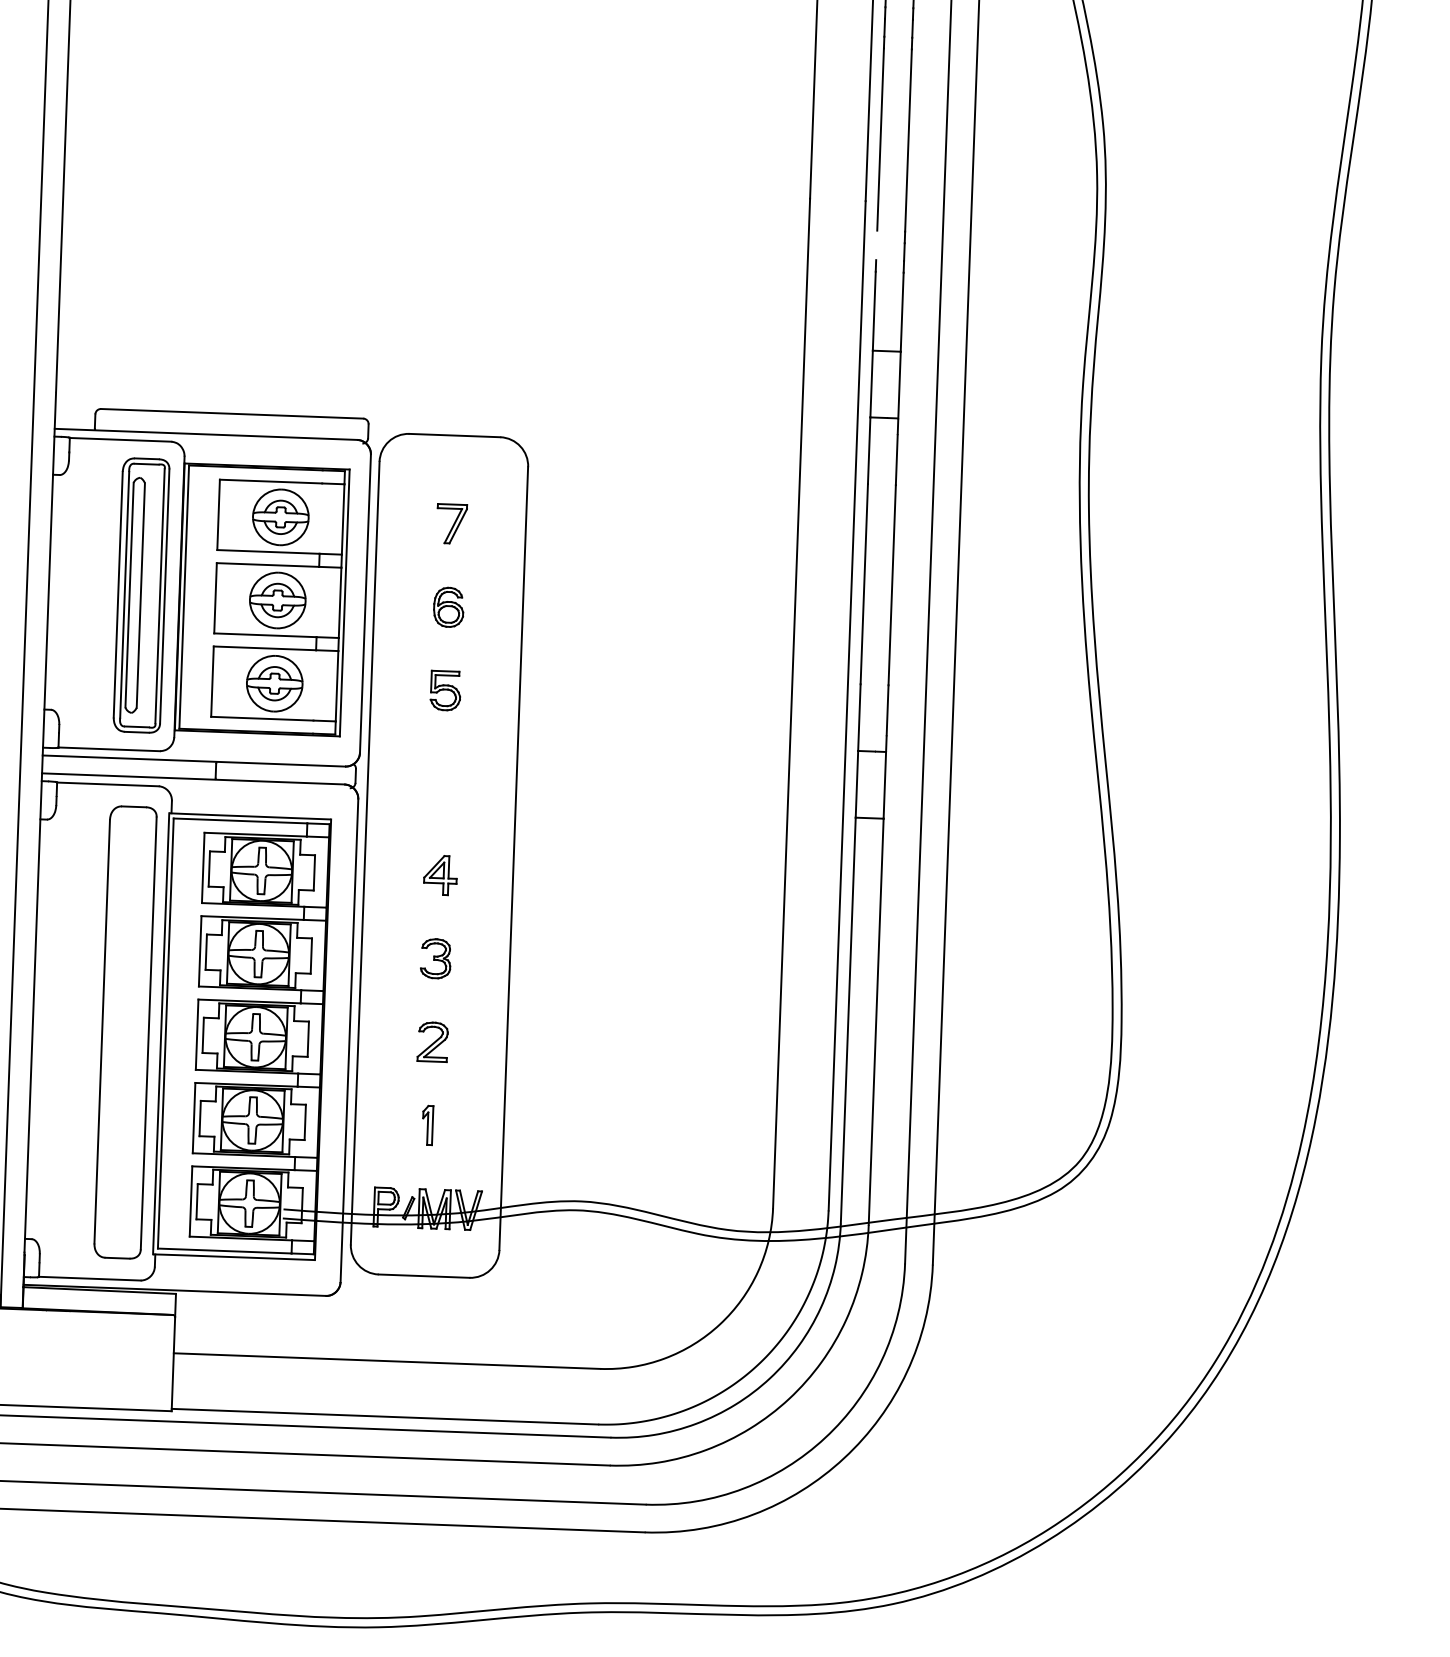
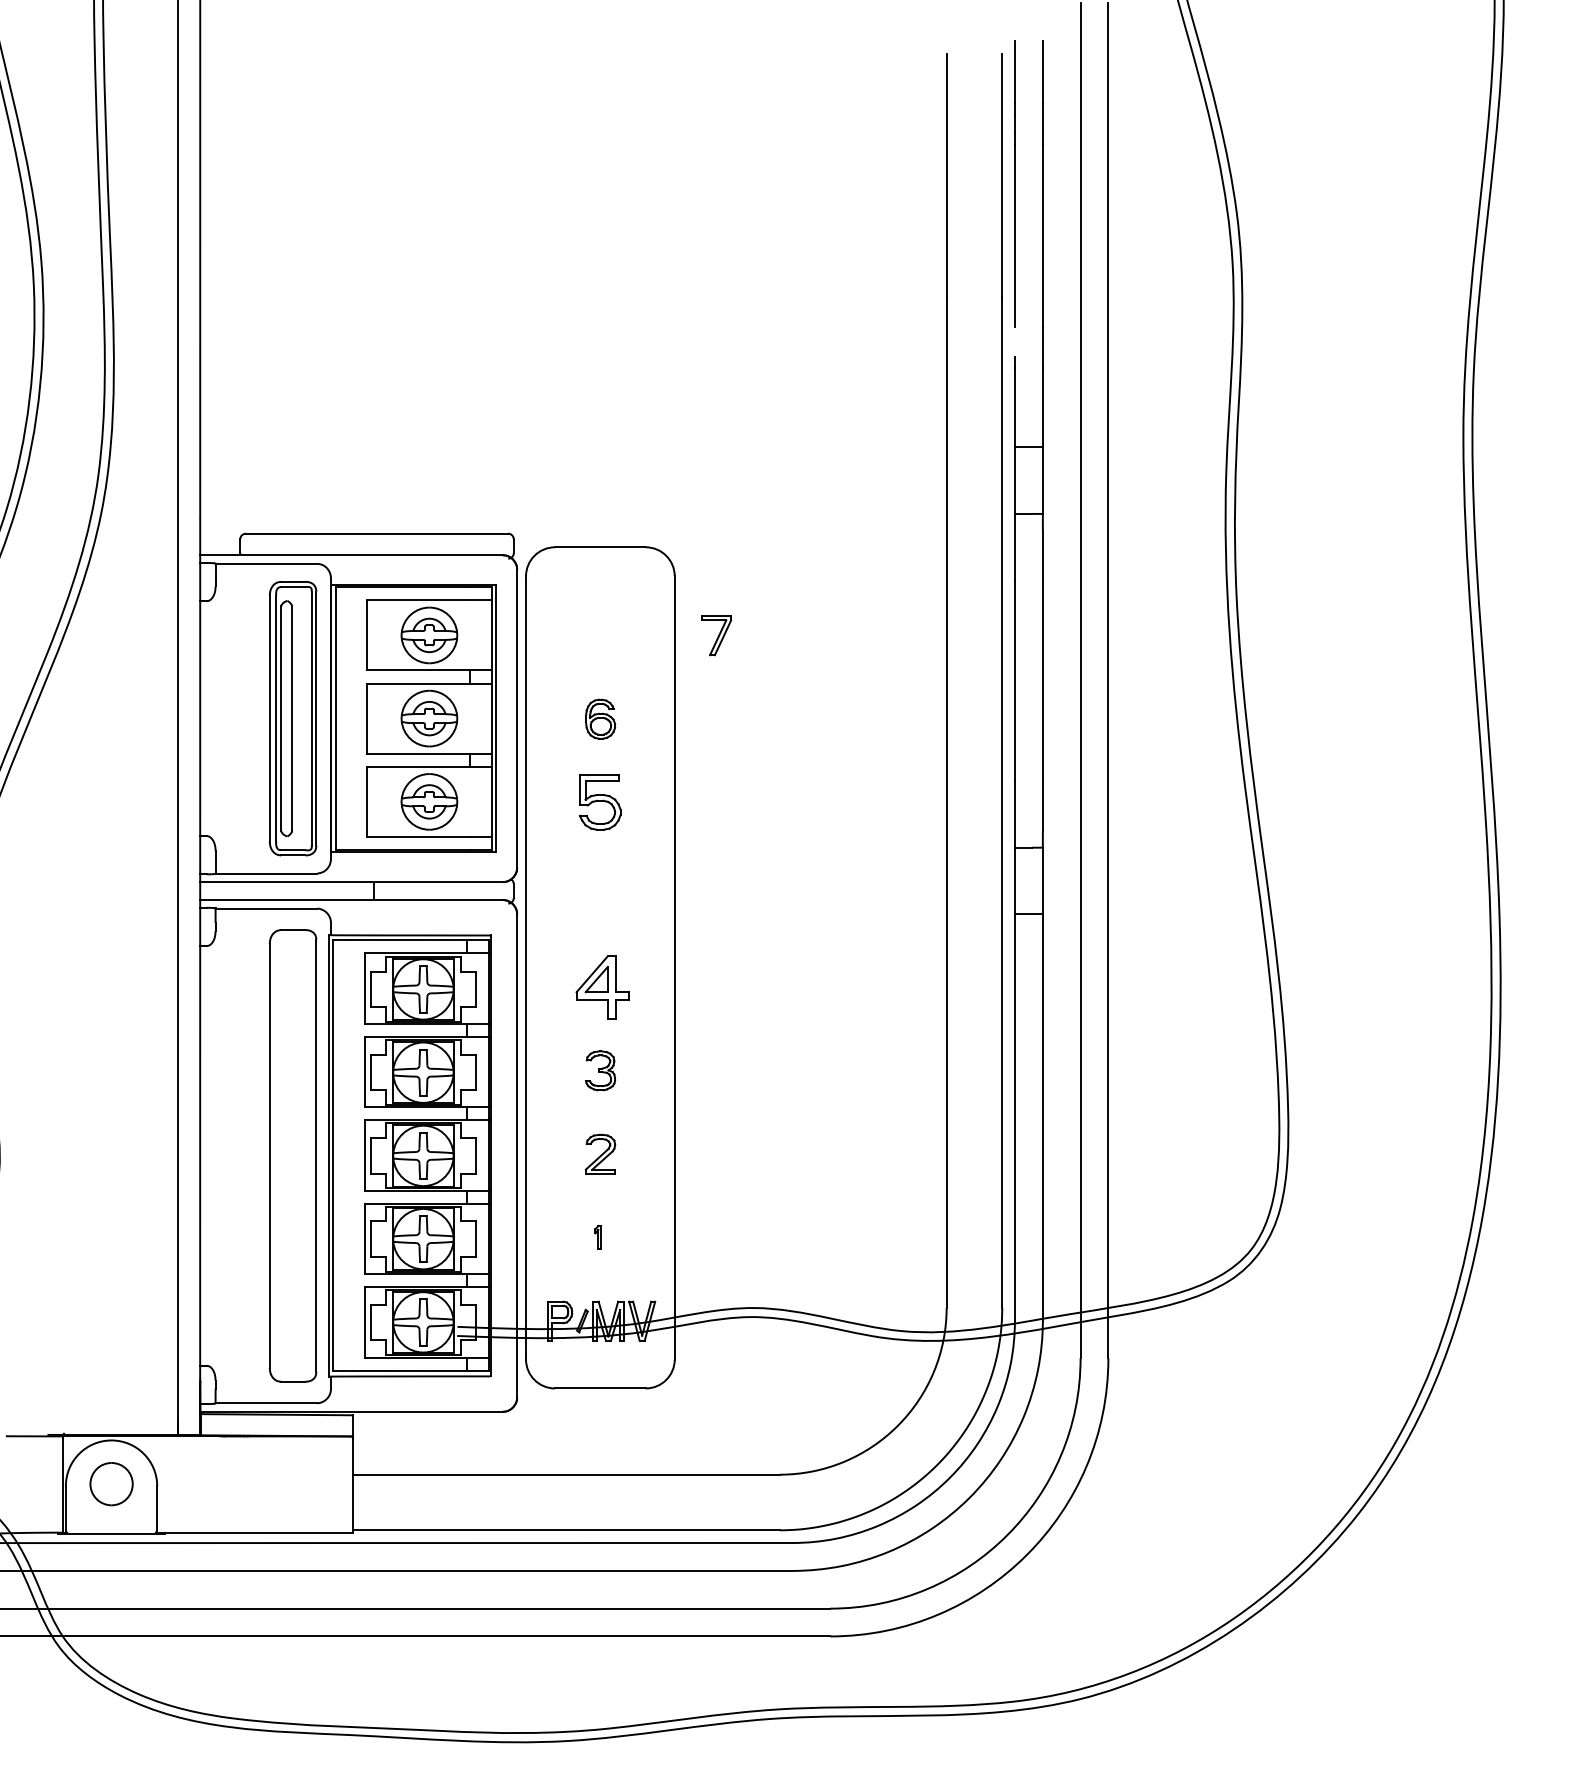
part: (451, 523) -> (716, 635), moved
part: (445, 690) -> (600, 802), size x1.4
part: (439, 874) -> (601, 986), size x1.6
part: (426, 1125) -> (597, 1237), size x0.6

